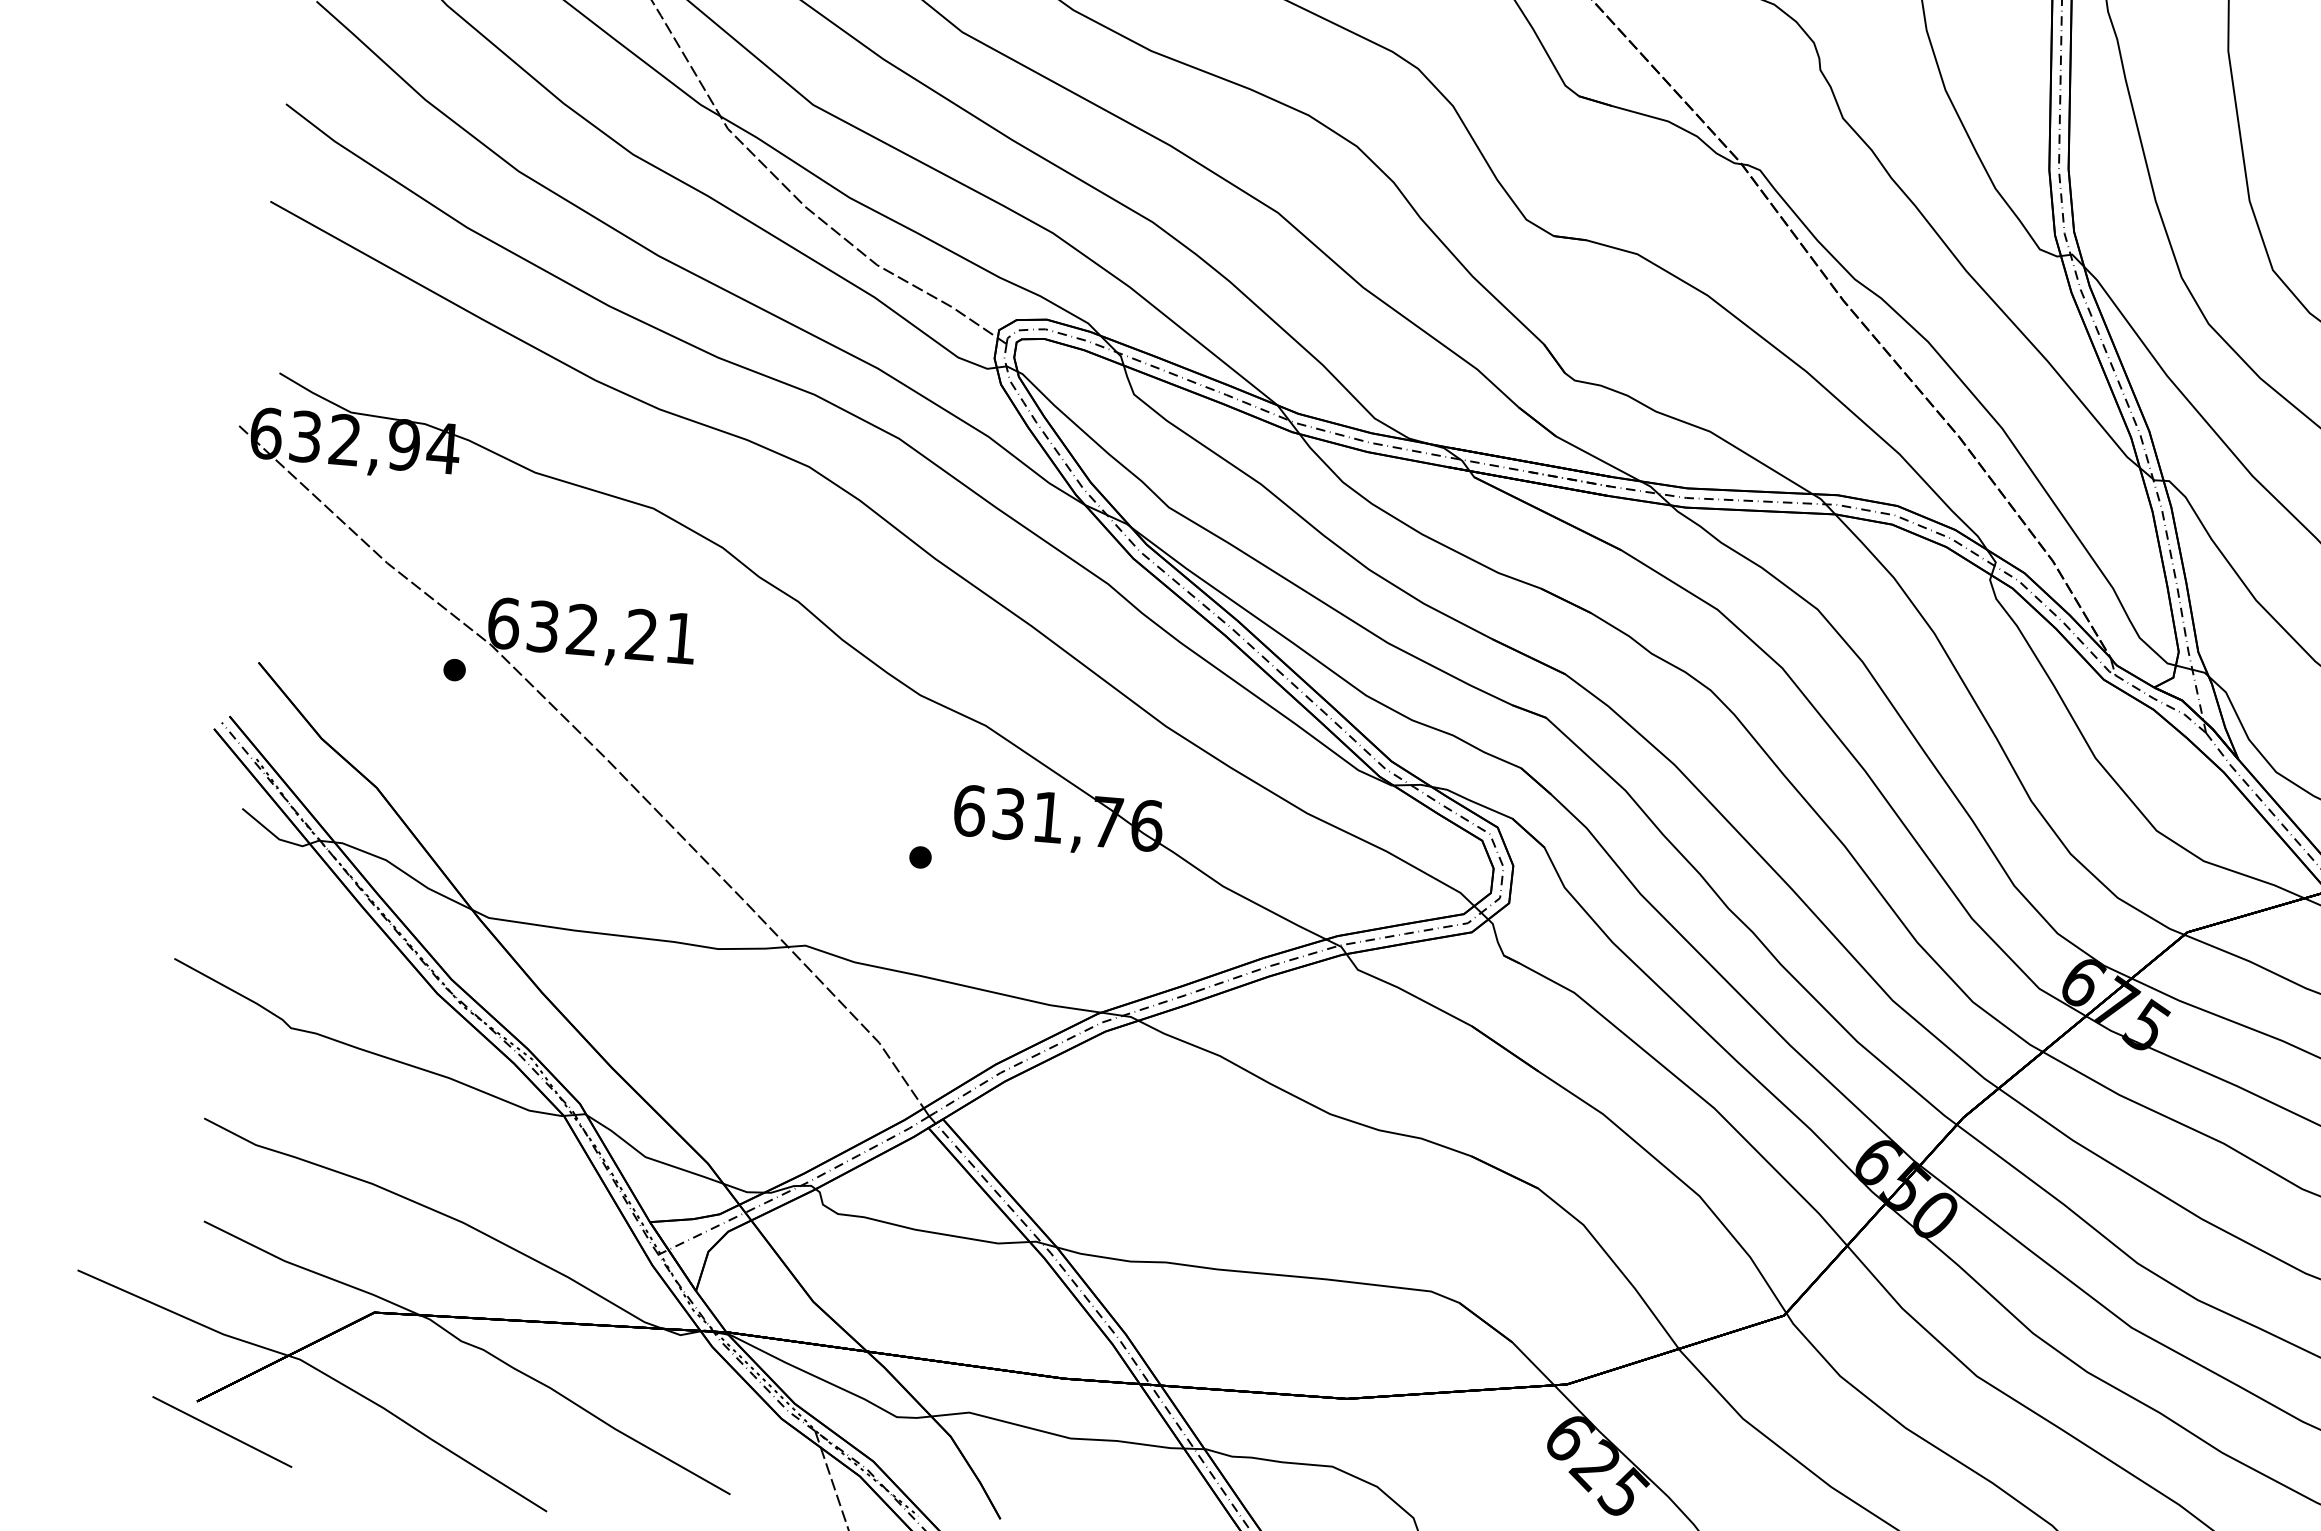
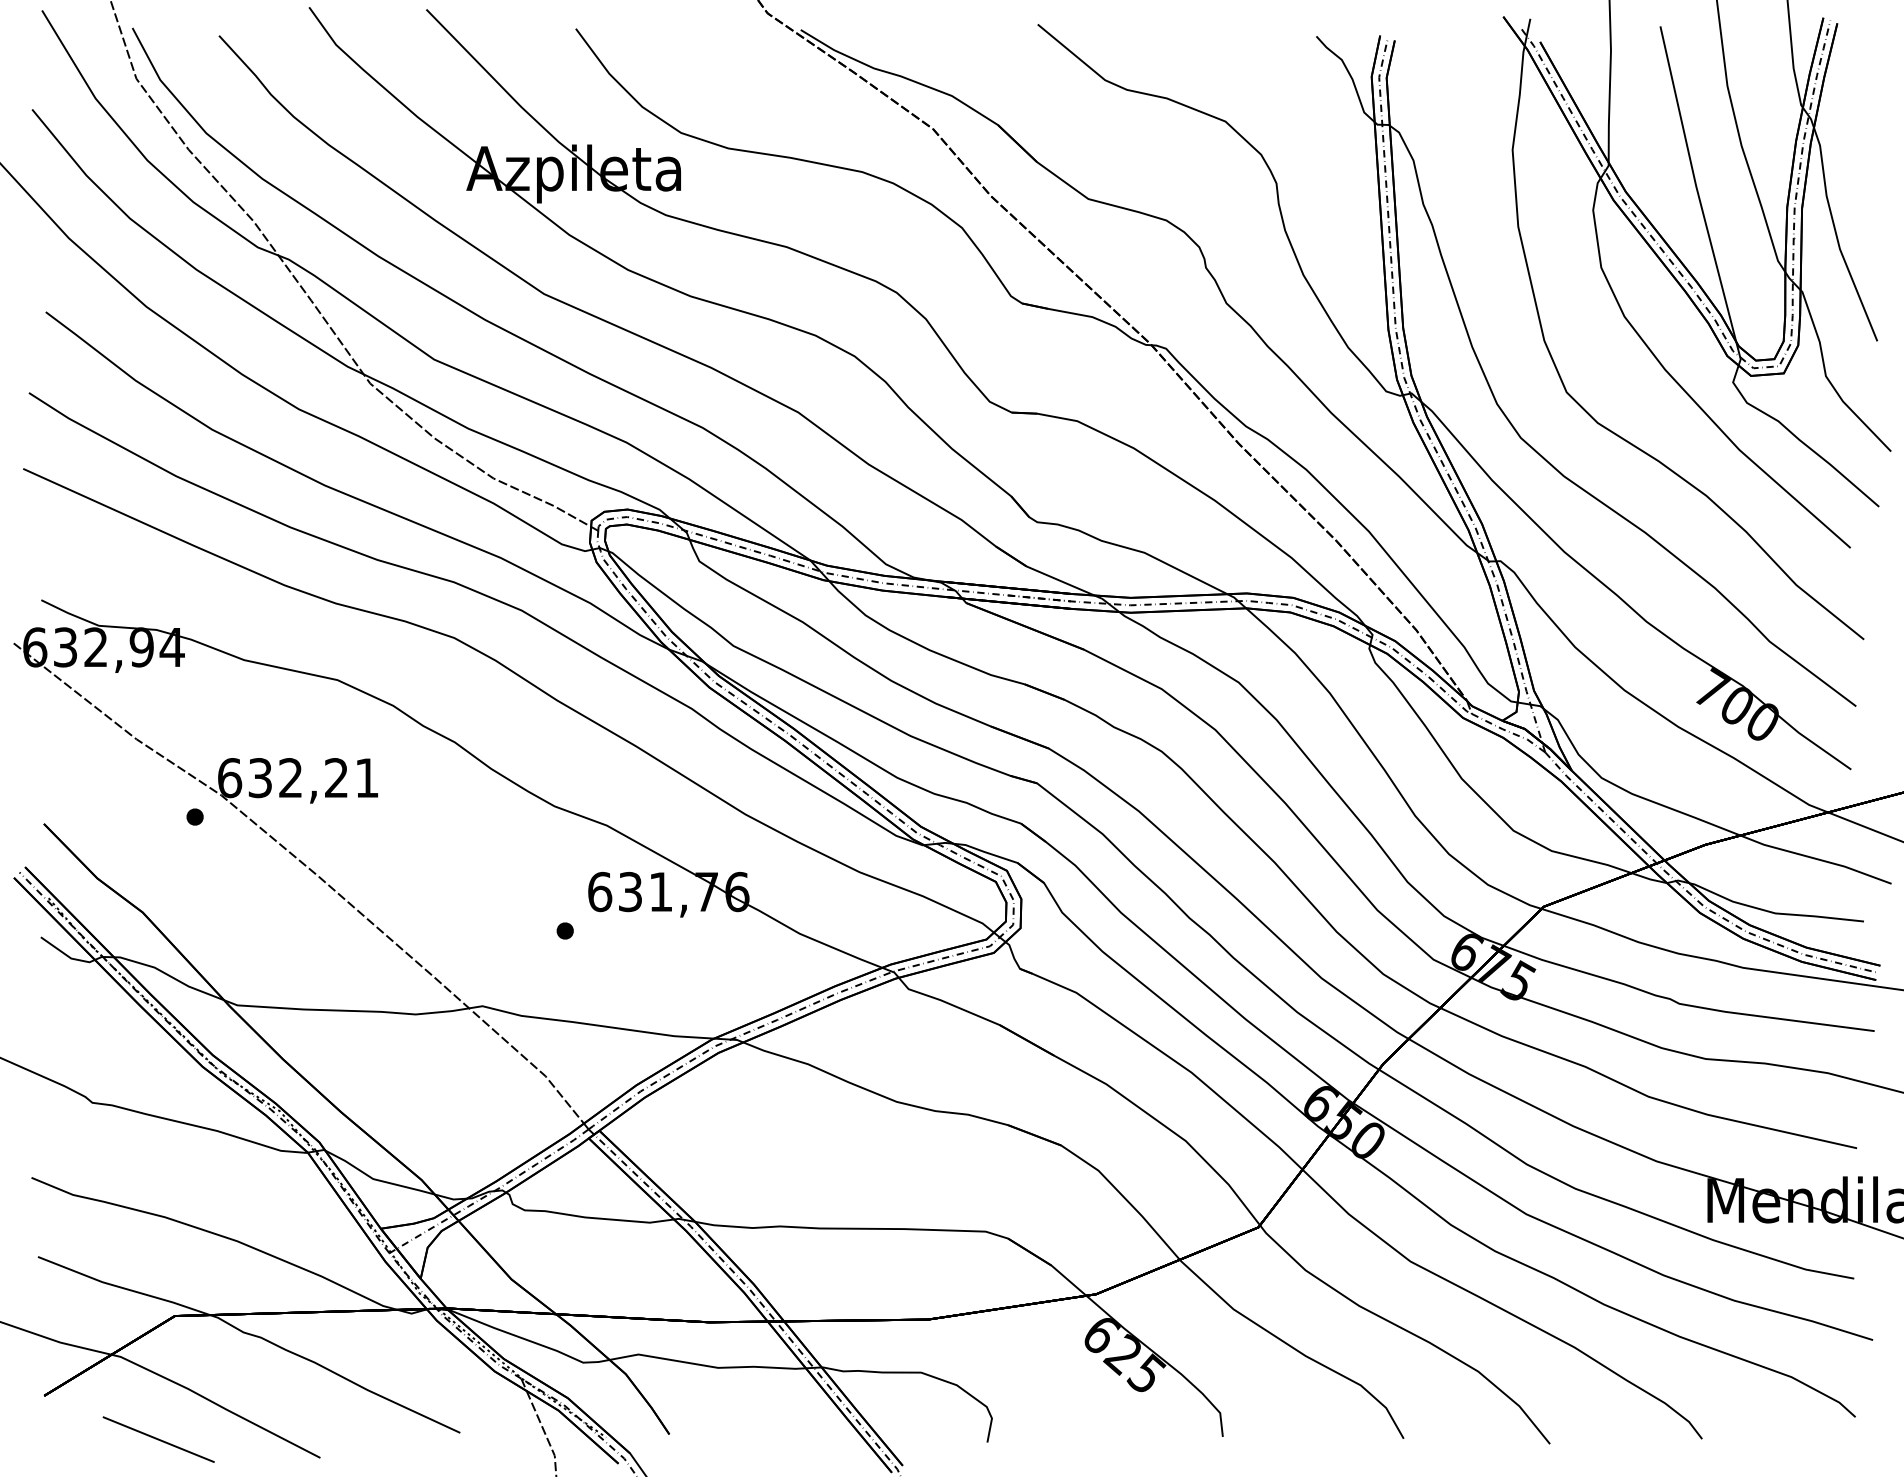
line: (222, 1431) -> (158, 1439), moved

